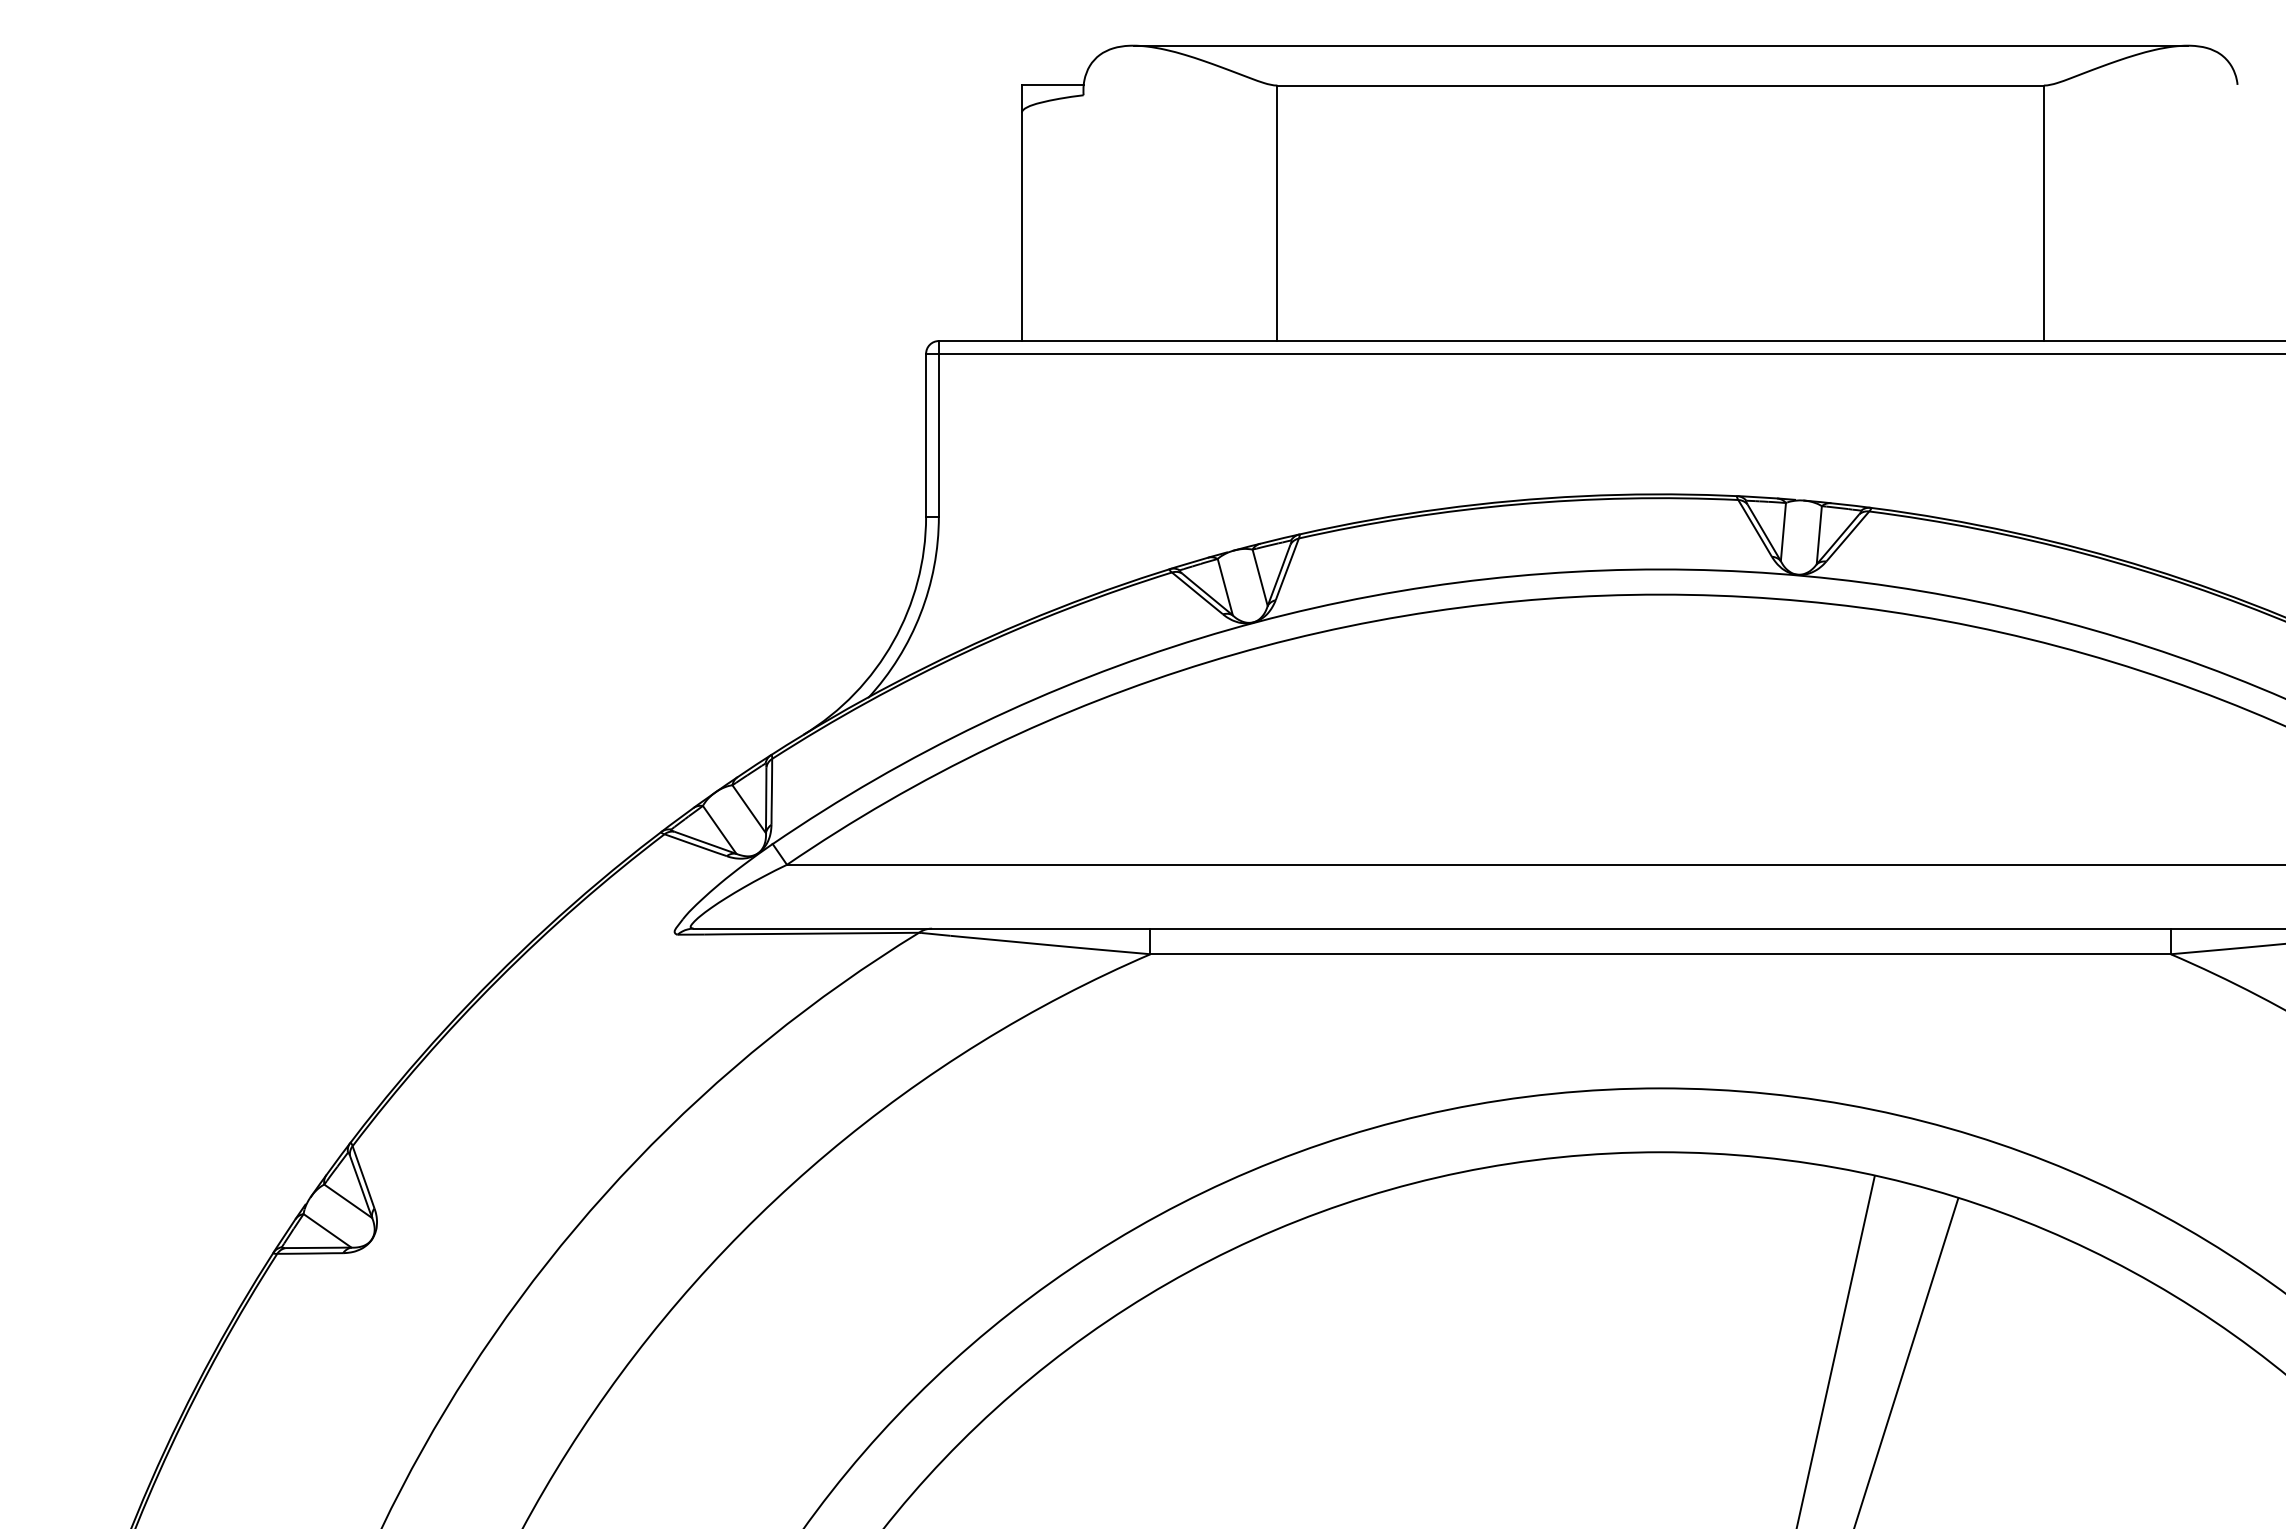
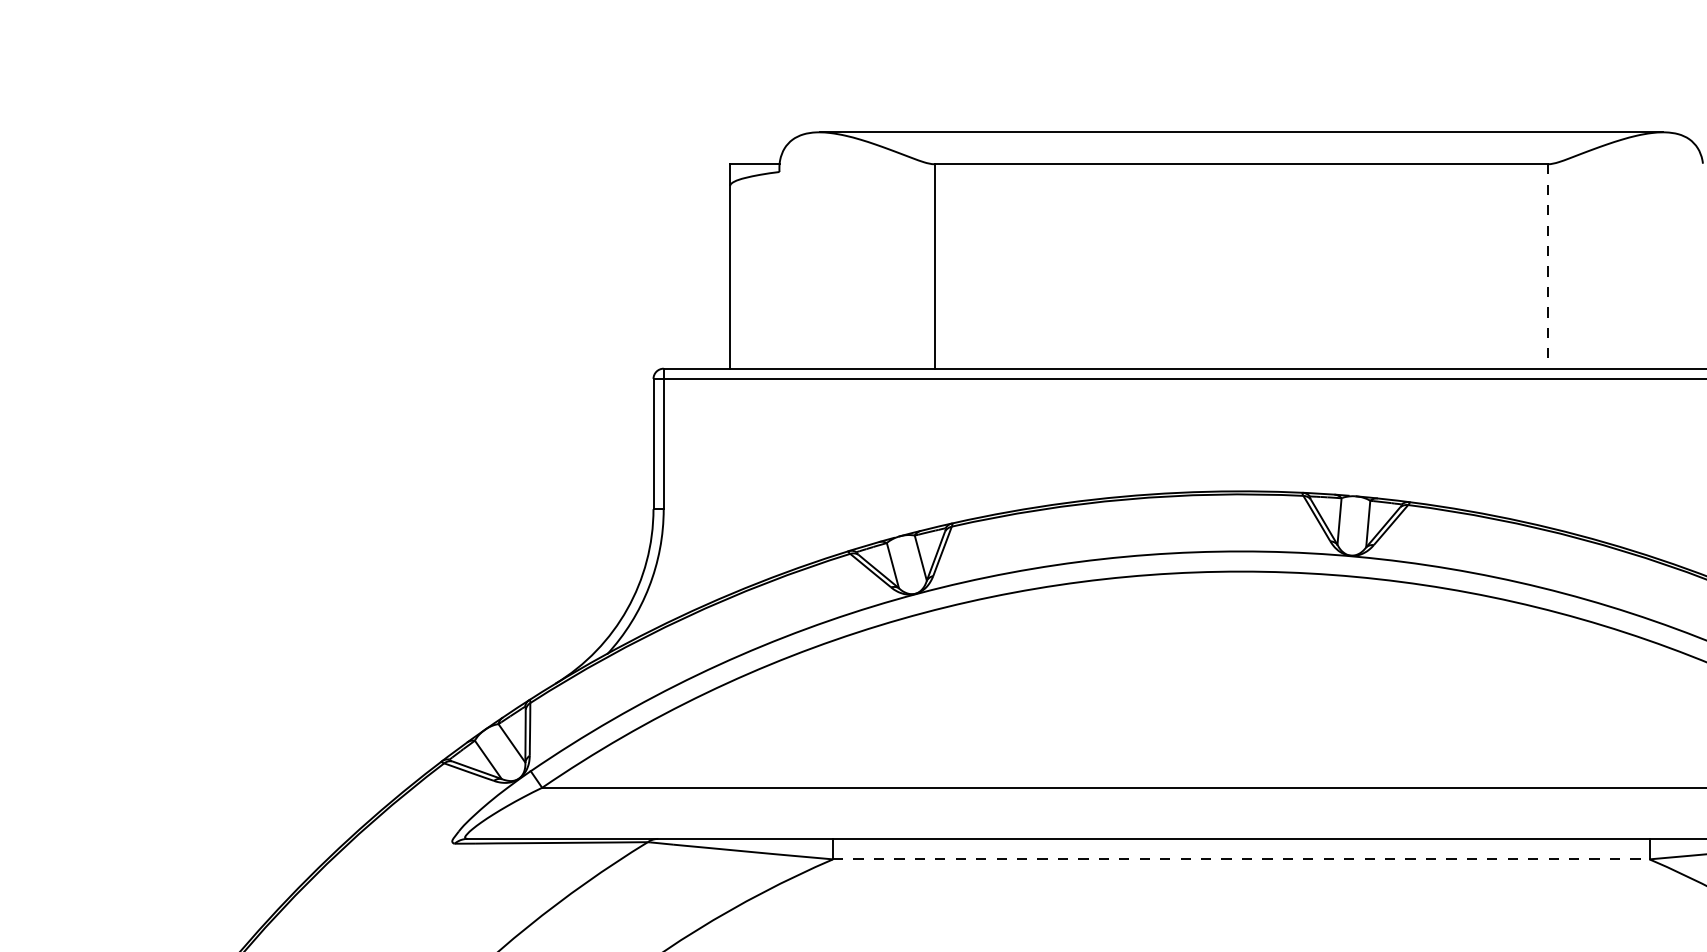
line: (2043, 213) -> (1547, 266), solid -> dashed
line: (1661, 954) -> (1241, 859), solid -> dashed

